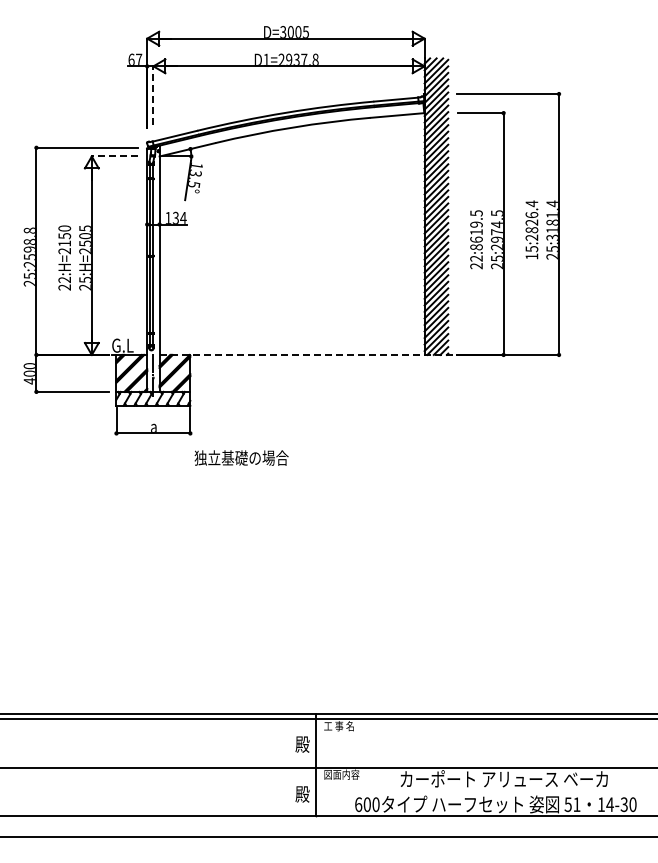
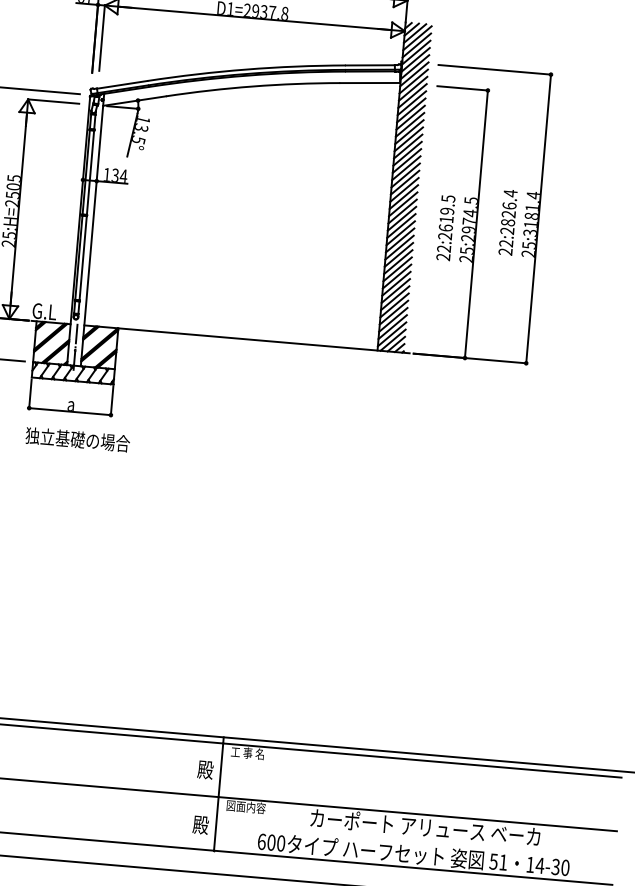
line: (153, 95) -> (102, 37), dashed -> solid
line: (114, 156) -> (53, 101), dashed -> solid
text: (476, 247) -> (445, 236), 22:8619.5 -> 22:2619.5
text: (531, 252) -> (505, 247), 15:2826.4 -> 22:2826.4
line: (307, 354) -> (248, 338), dashed -> solid
text: (241, 457) -> (77, 439), moved

